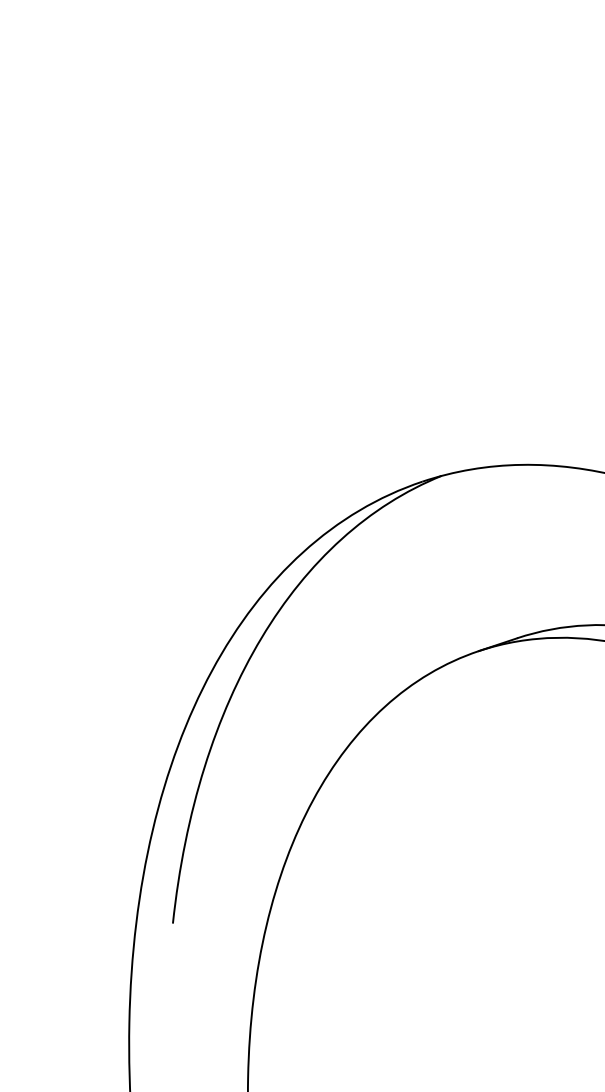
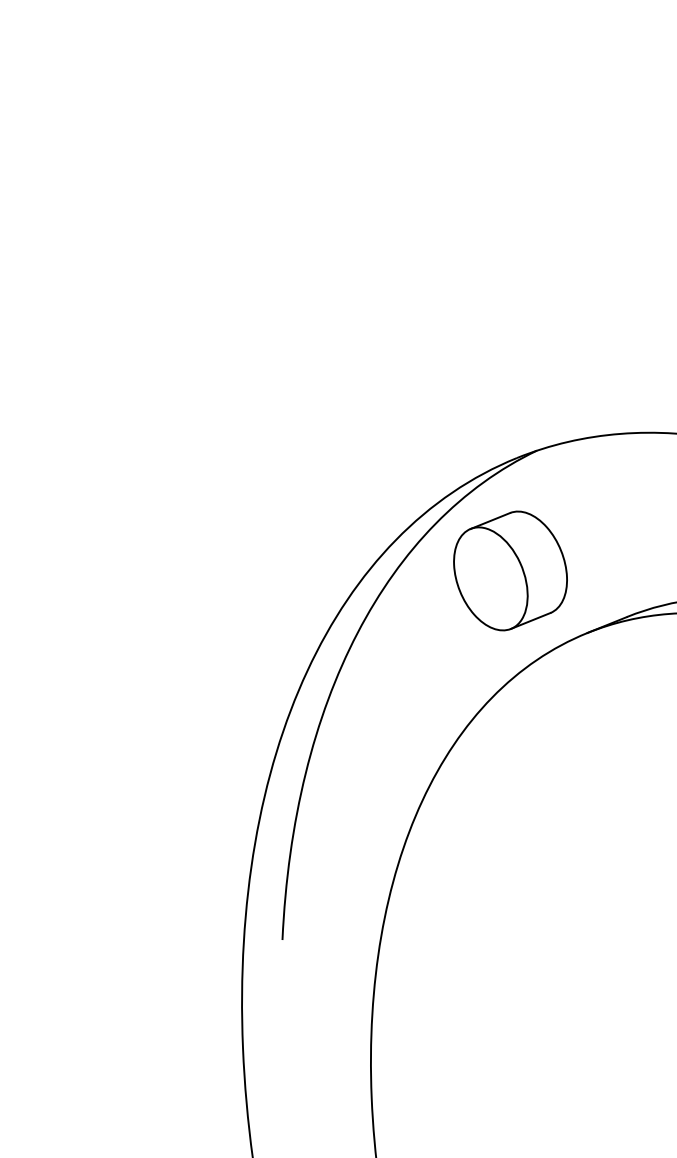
part: (409, 587) -> (510, 570), added

